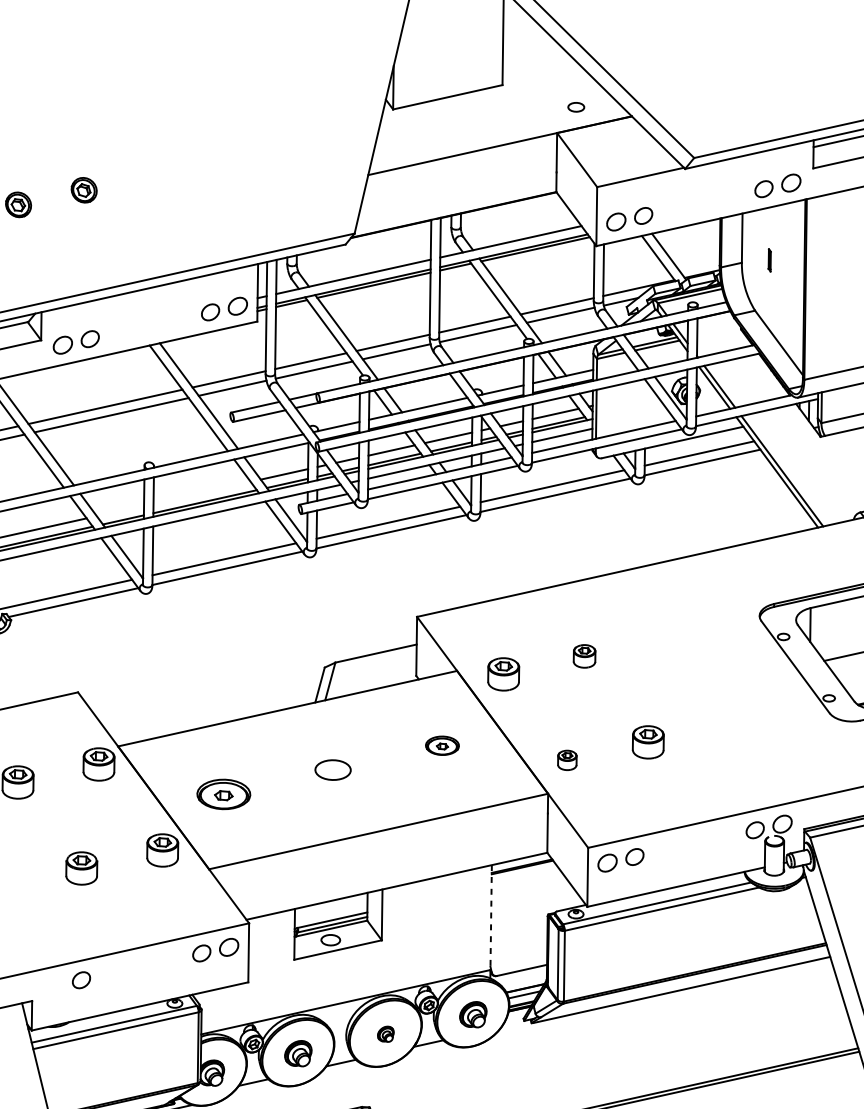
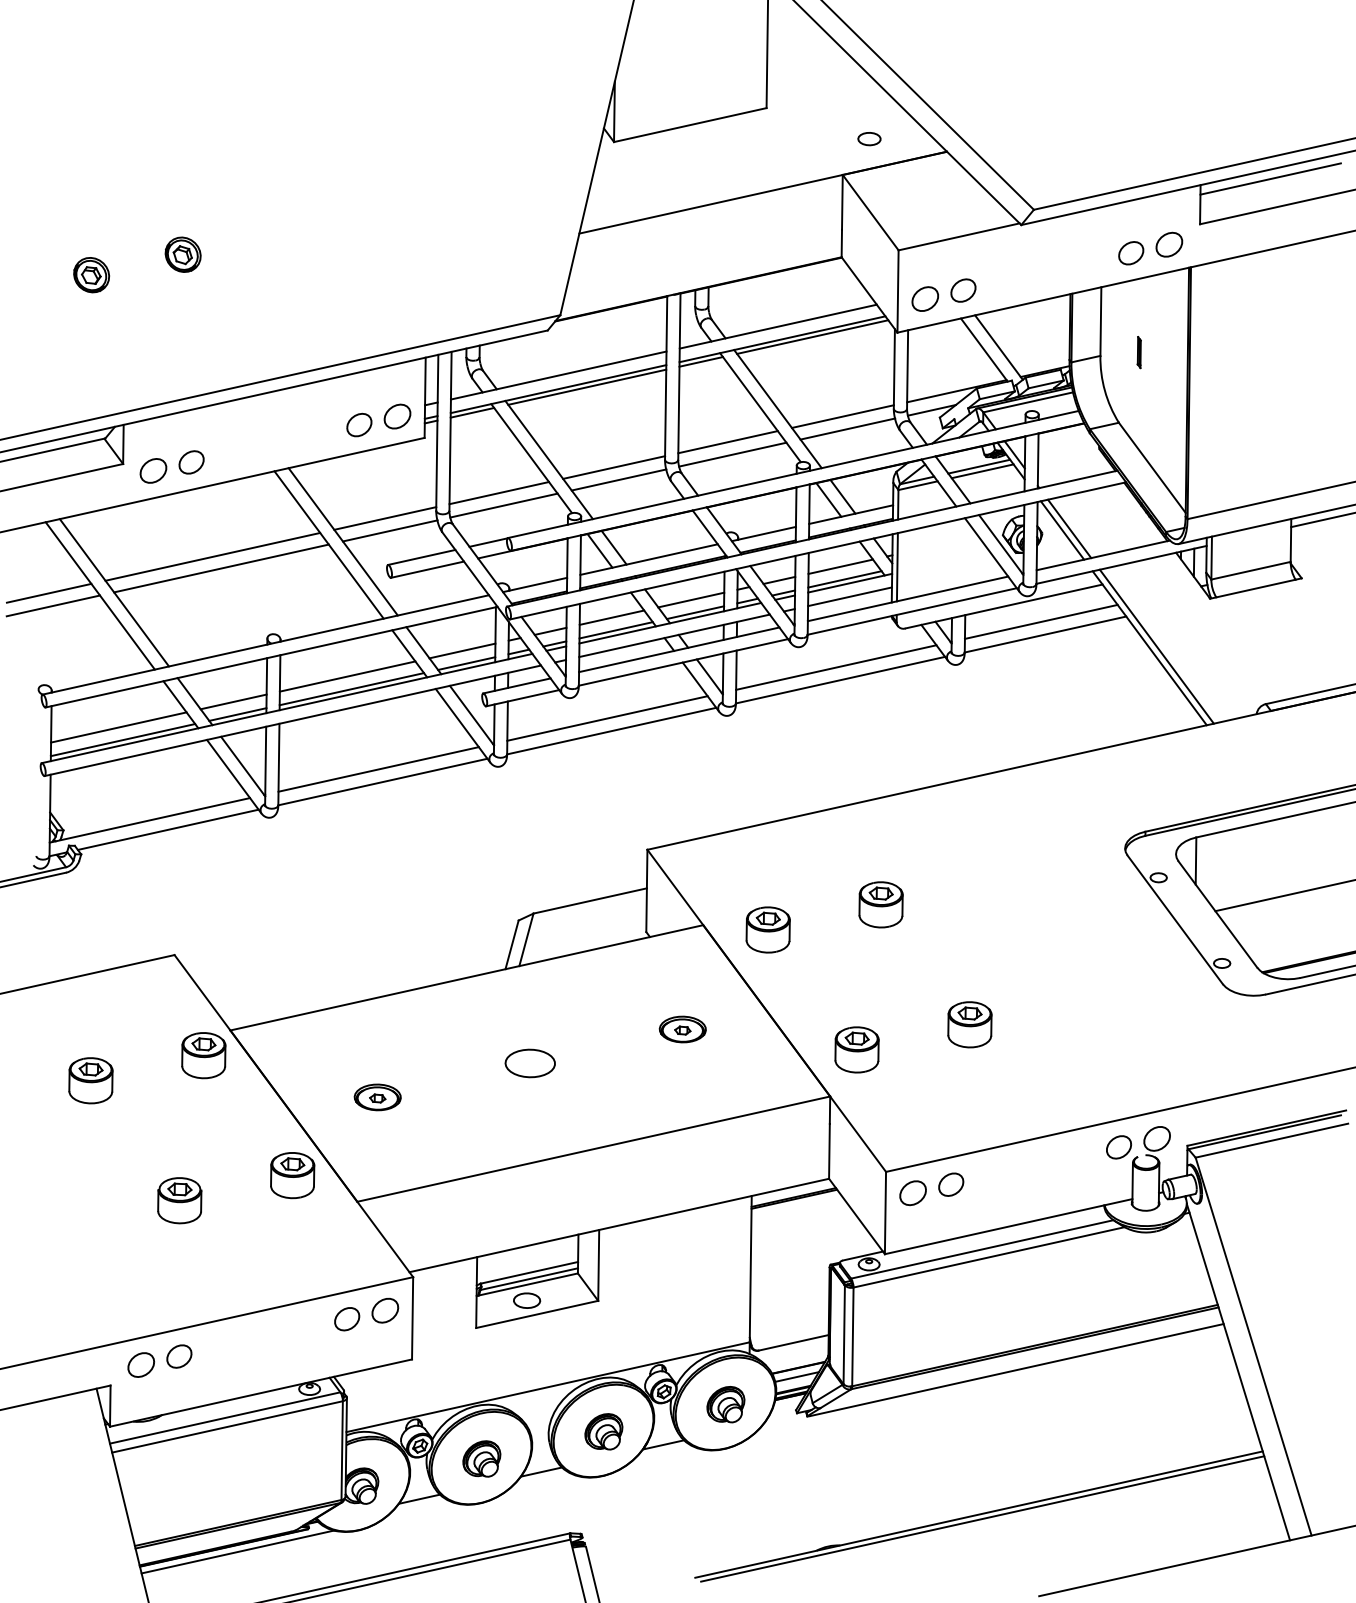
line: (202, 492) -> (347, 676), added
line: (120, 510) -> (233, 701), added
part: (584, 656) -> (880, 904), size x1.43
part: (566, 760) -> (856, 1049), size x1.67
part: (223, 794) -> (377, 1097), size x0.62
line: (490, 917) -> (750, 1269), dashed -> solid
part: (53, 985) -> (140, 1364), added
part: (385, 1033) -> (603, 1431), size x1.67

